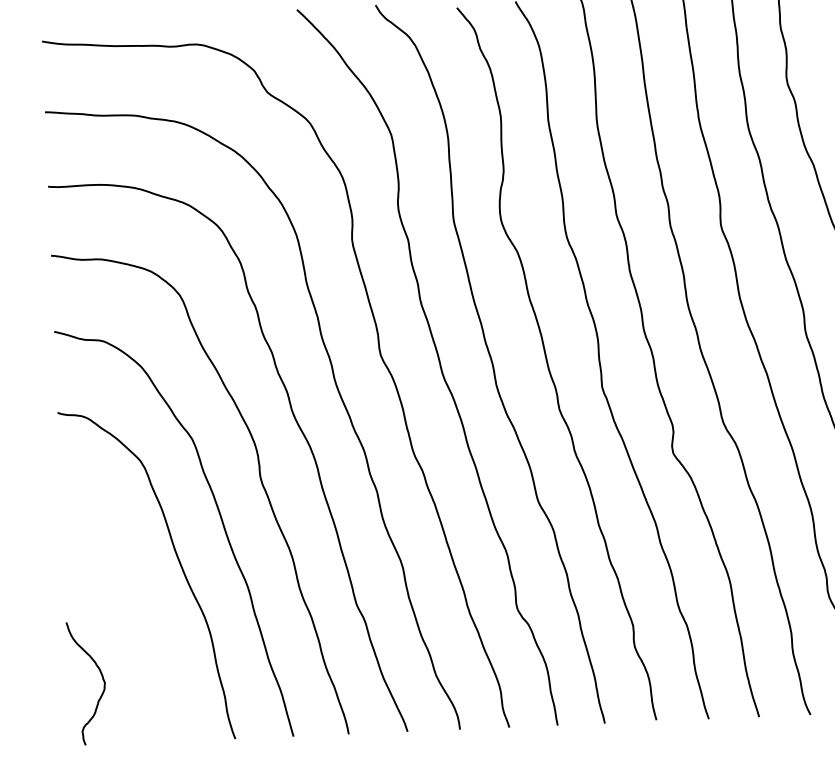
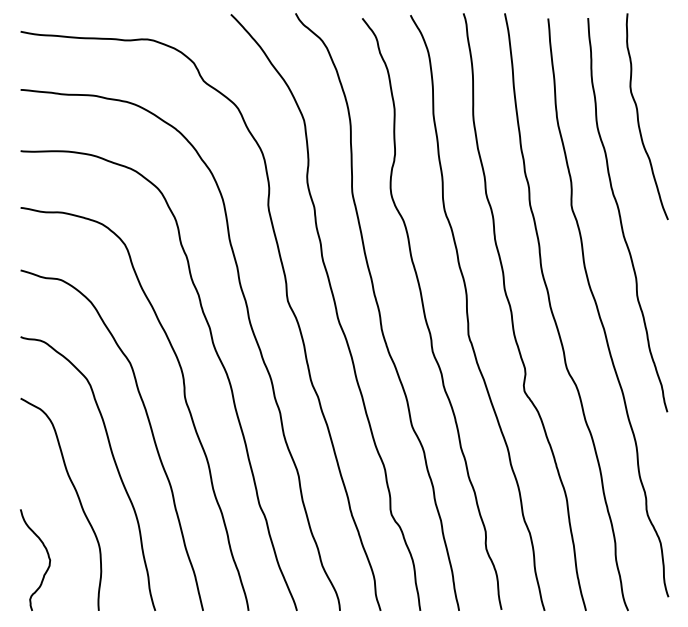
curve: (134, 605) -> (77, 497), added

